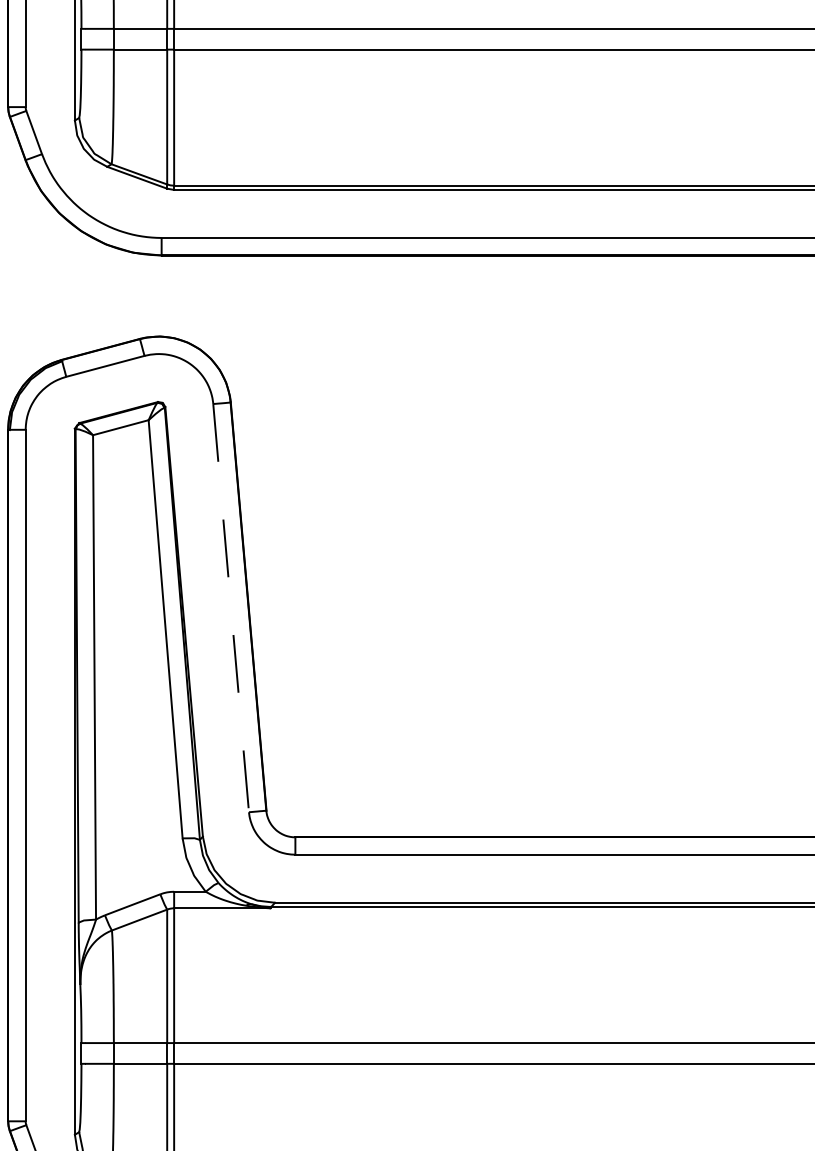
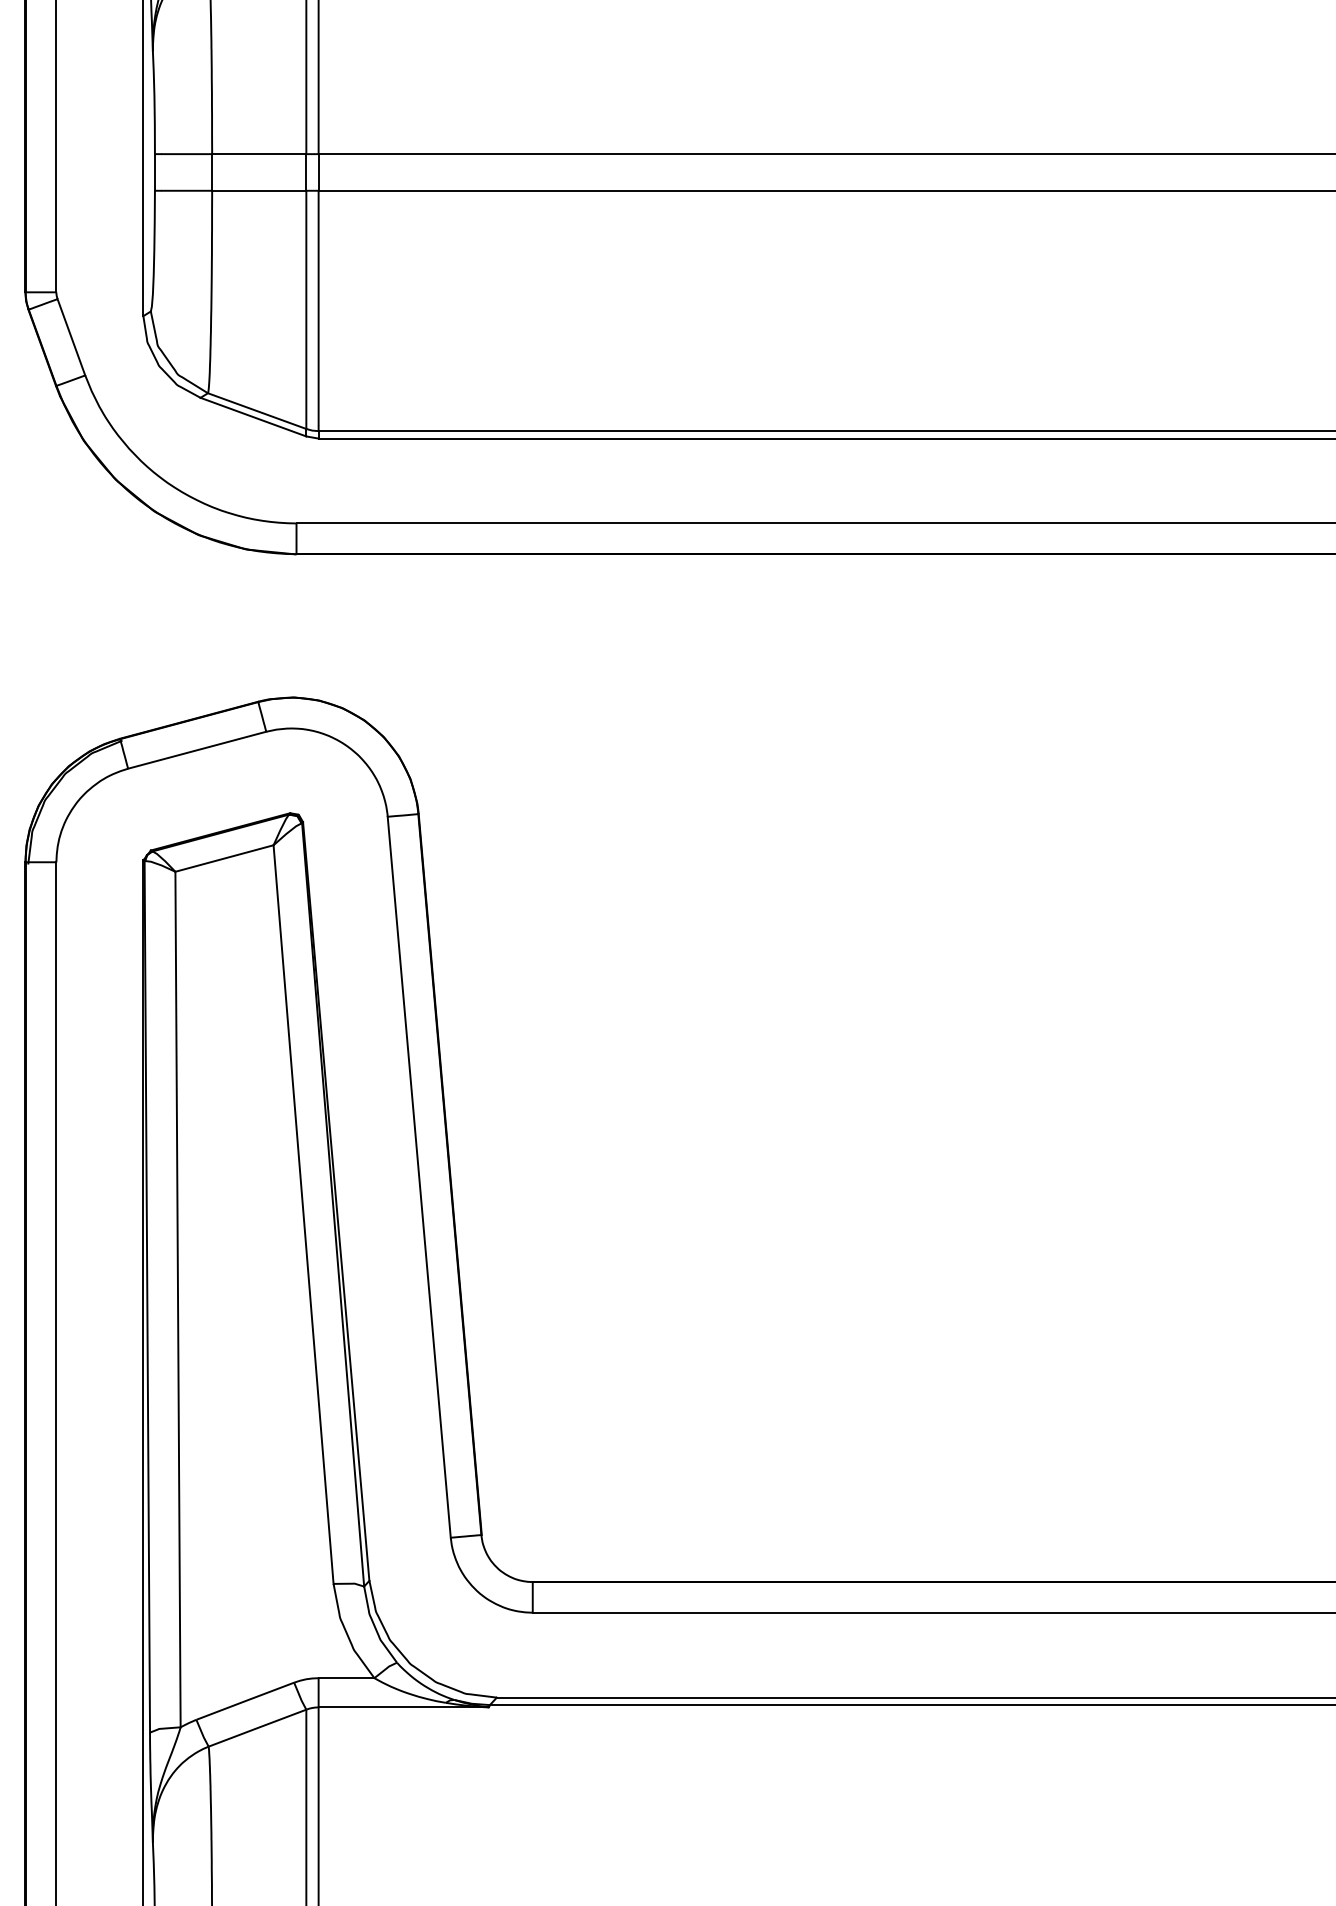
line: (231, 608) -> (419, 1177), dashed -> solid

